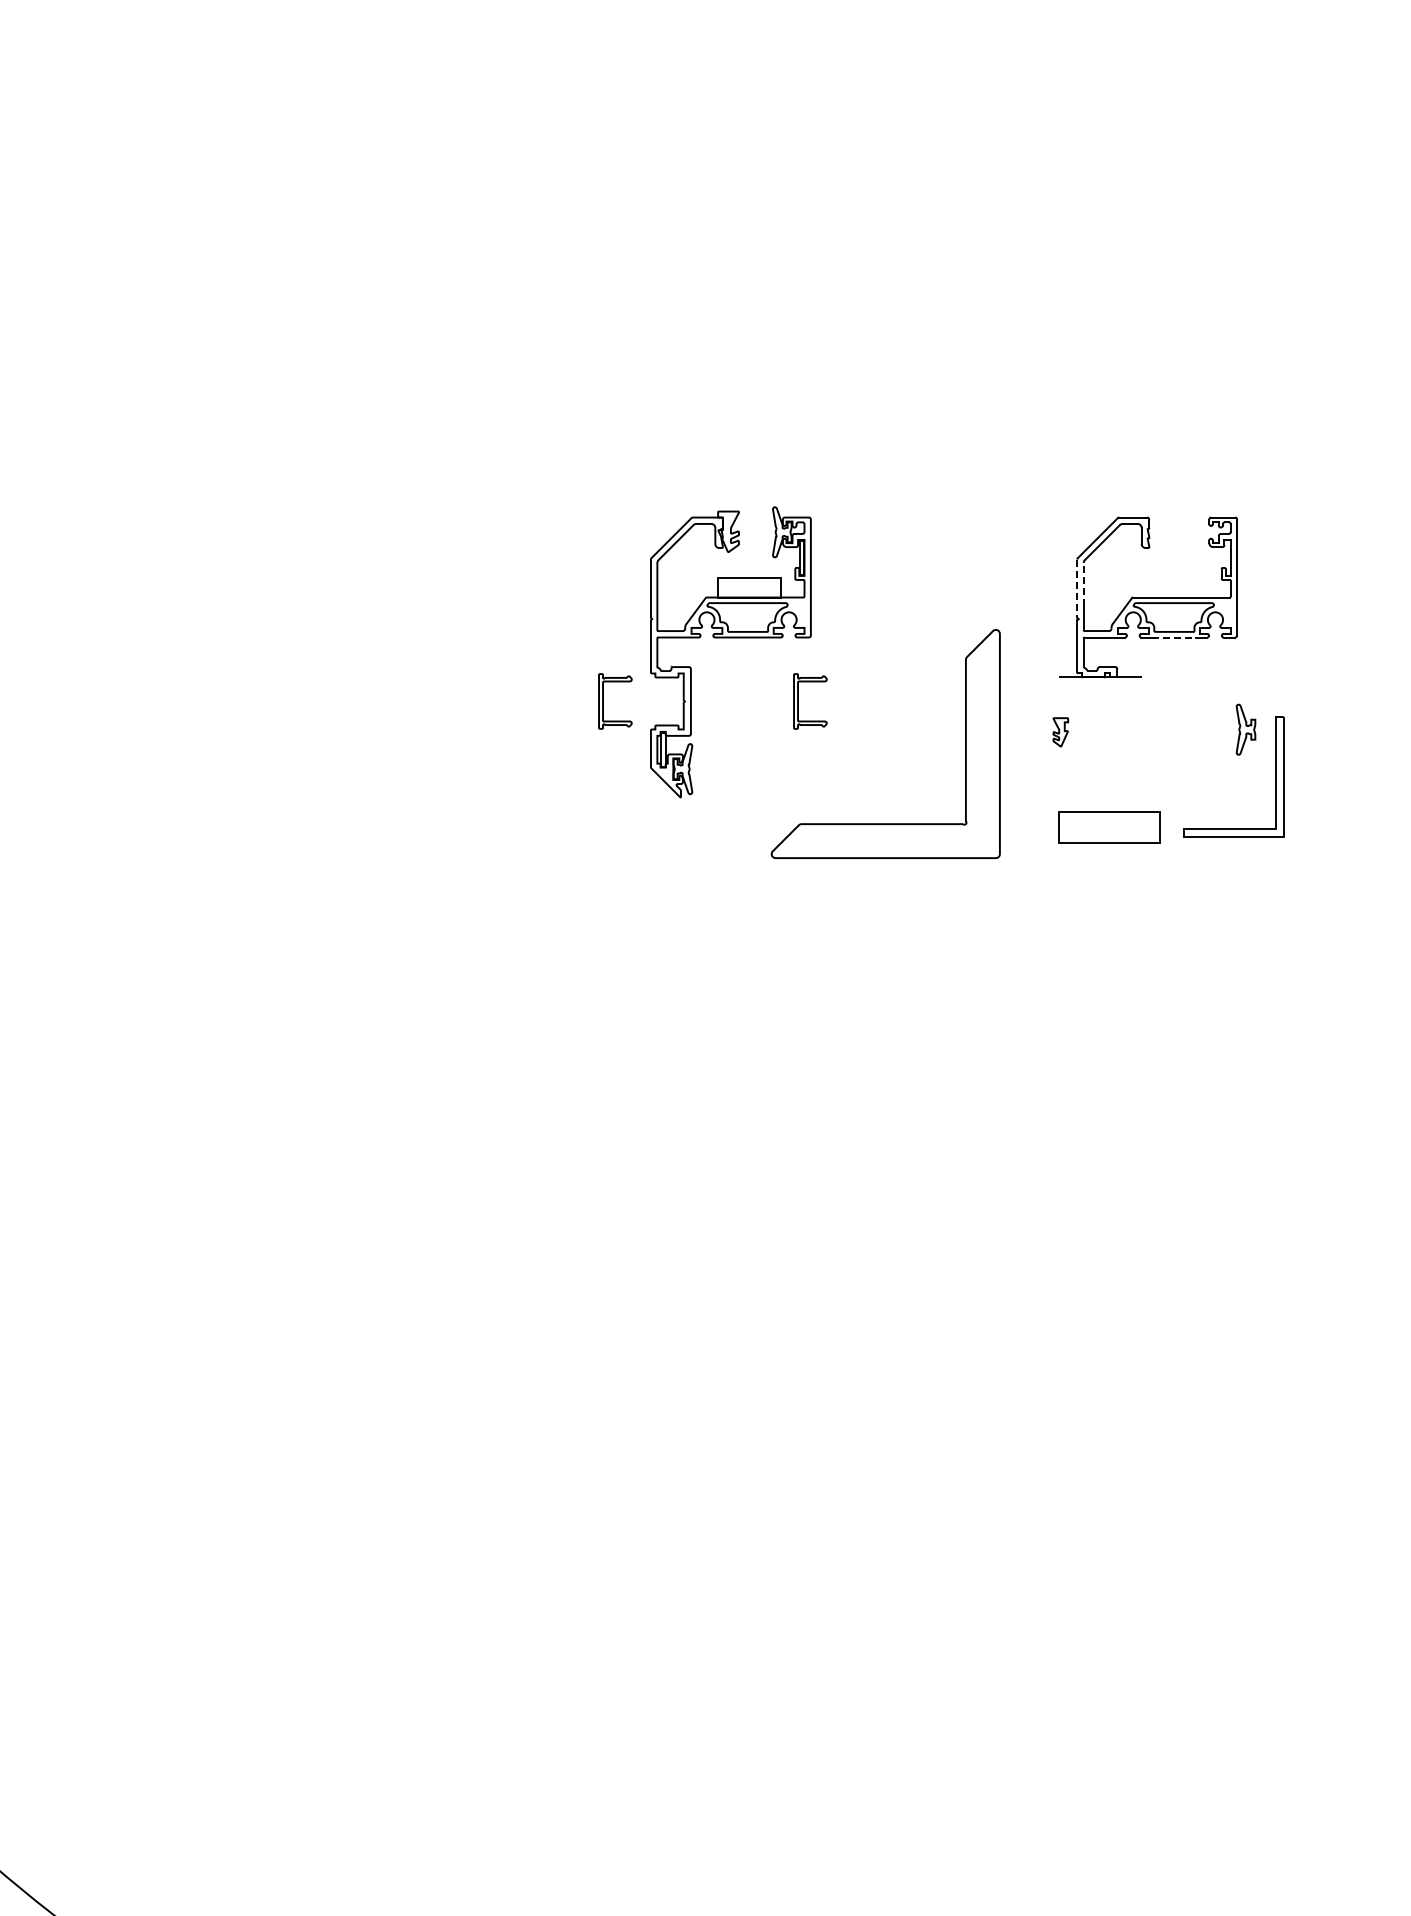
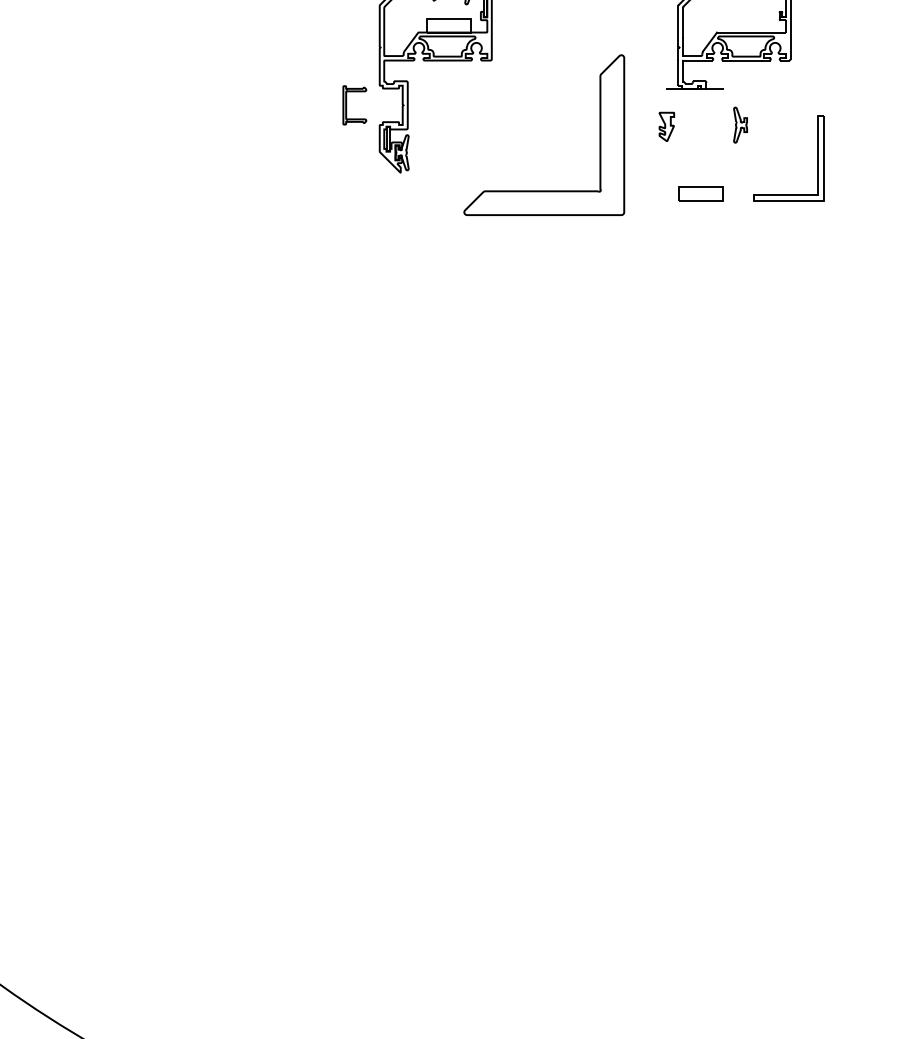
line: (1083, 583) -> (682, 22), dashed -> solid
line: (1077, 589) -> (678, 26), dashed -> solid
line: (1174, 637) -> (746, 60), dashed -> solid
part: (798, 701) -> (483, 105), removed
part: (1245, 729) -> (740, 125), moved
part: (1060, 732) -> (666, 127), size x1.43
part: (1109, 826) -> (701, 192), size x0.62

